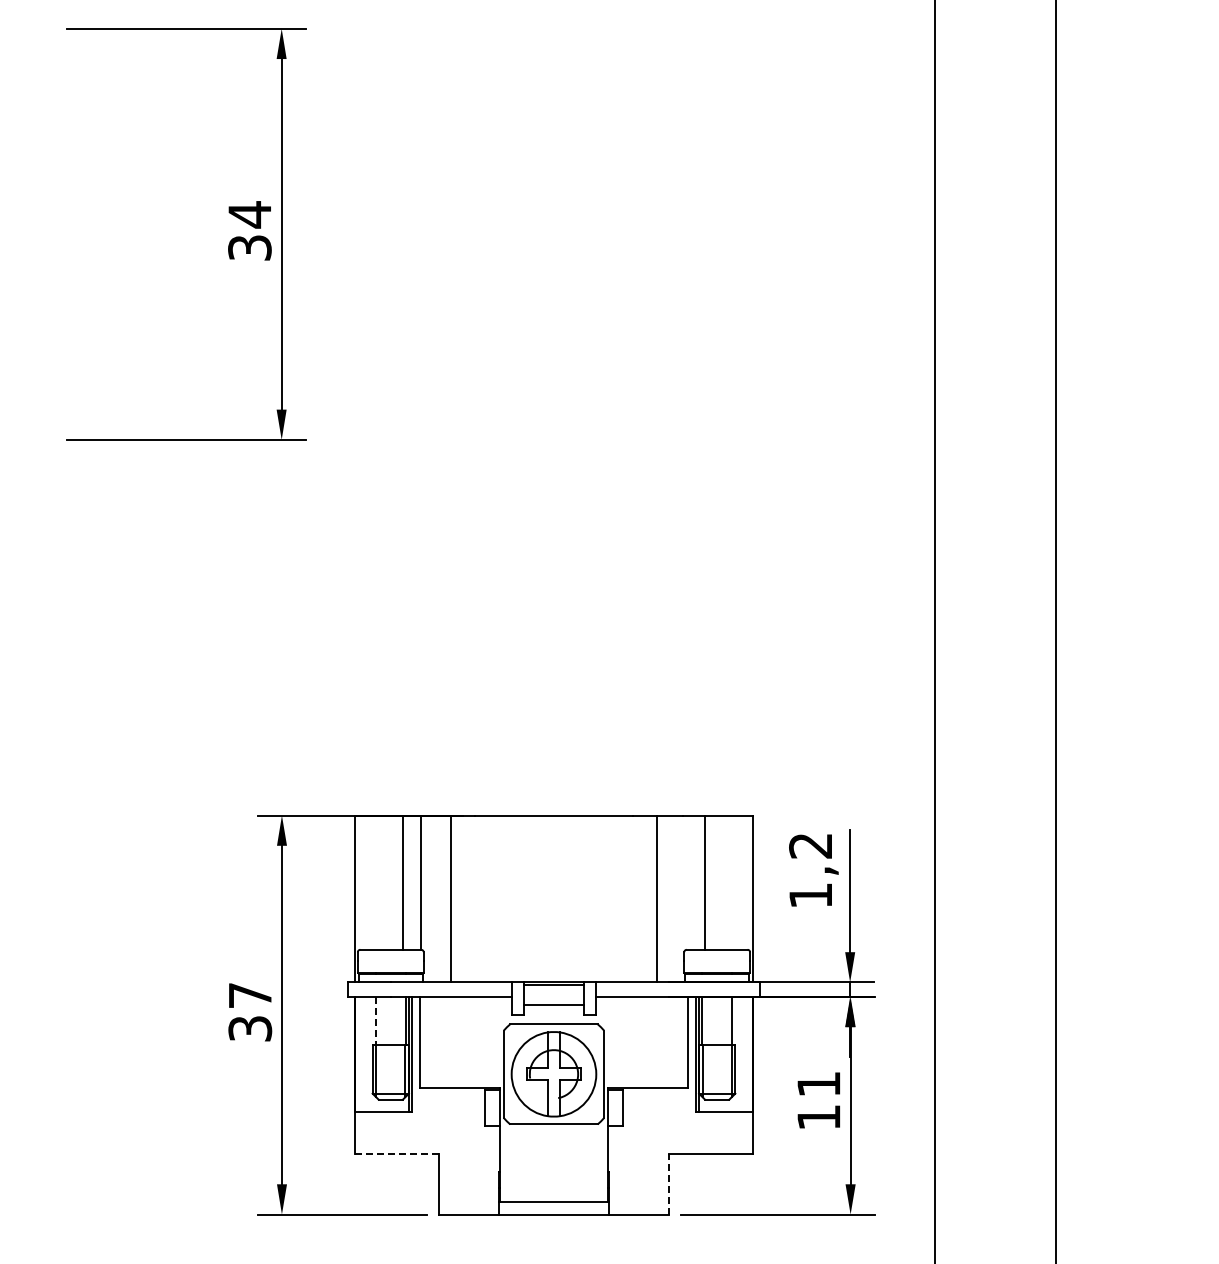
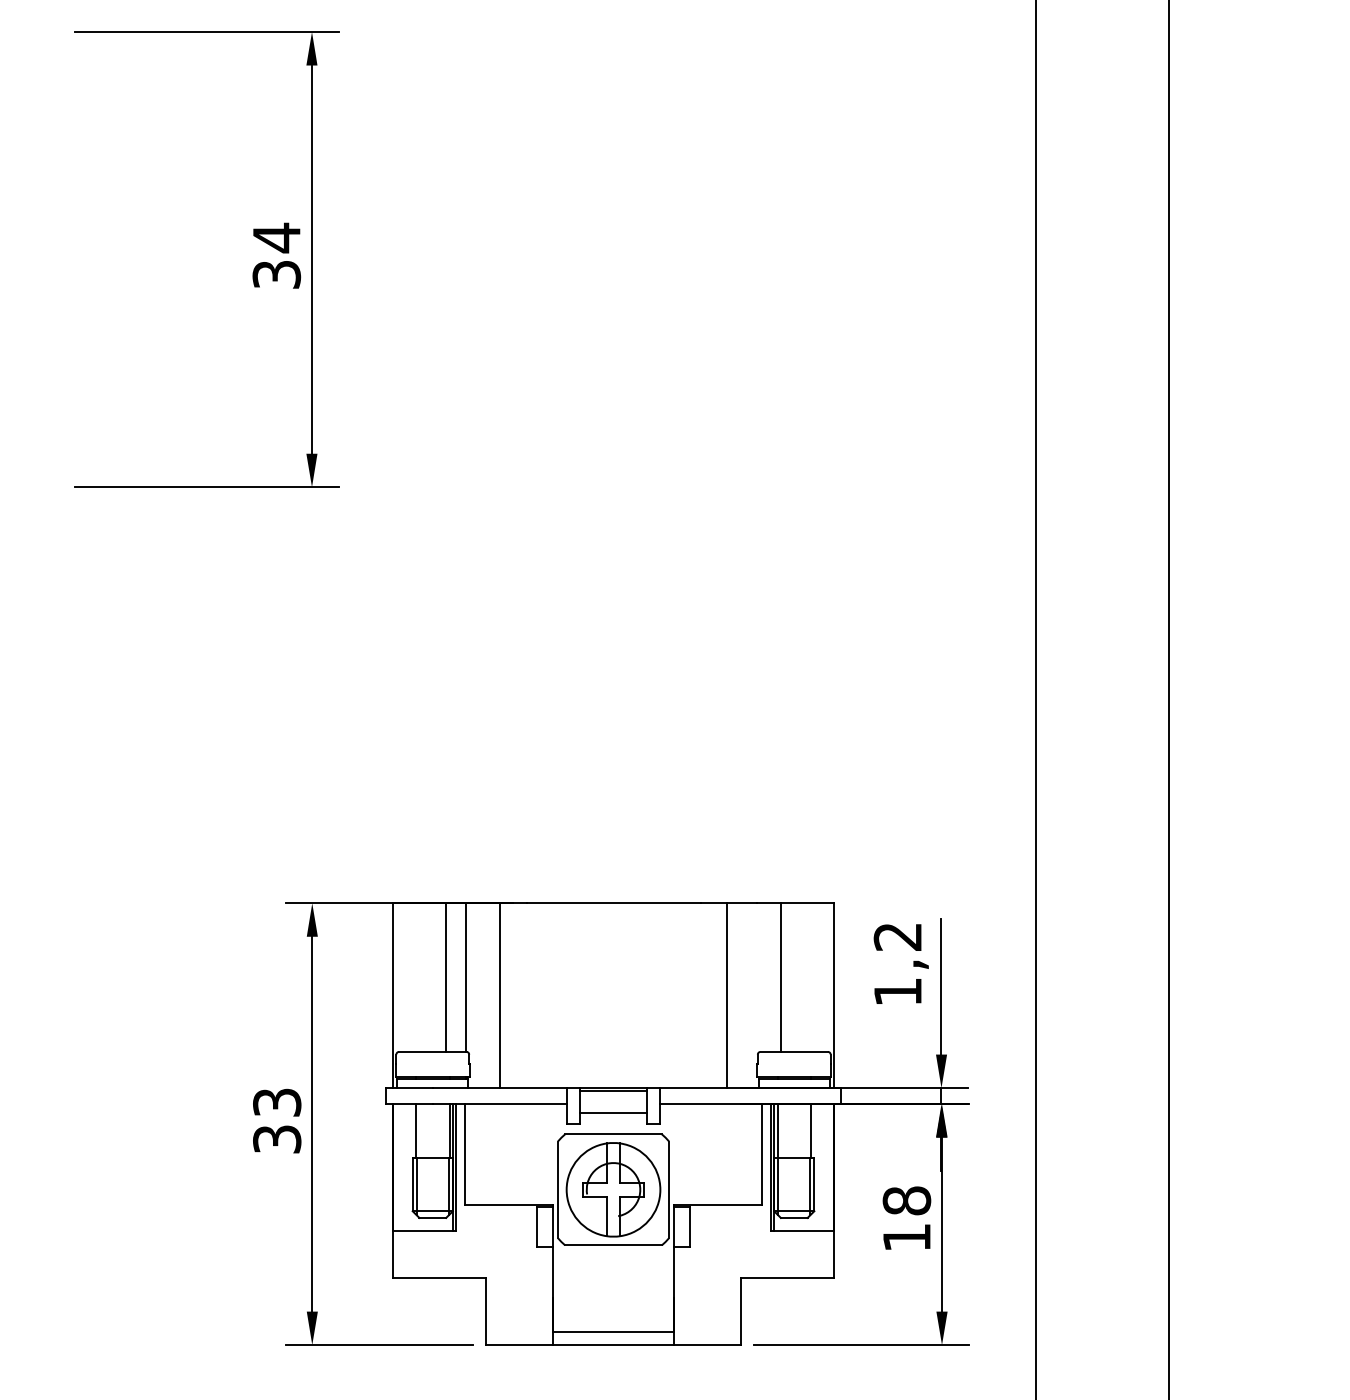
text: (250, 995) -> (277, 1102), 37 -> 33
line: (375, 1021) -> (415, 1131), dashed -> solid
text: (818, 1084) -> (906, 1201), 11 -> 18
line: (397, 1154) -> (440, 1278), dashed -> solid
line: (668, 1183) -> (740, 1310), dashed -> solid

